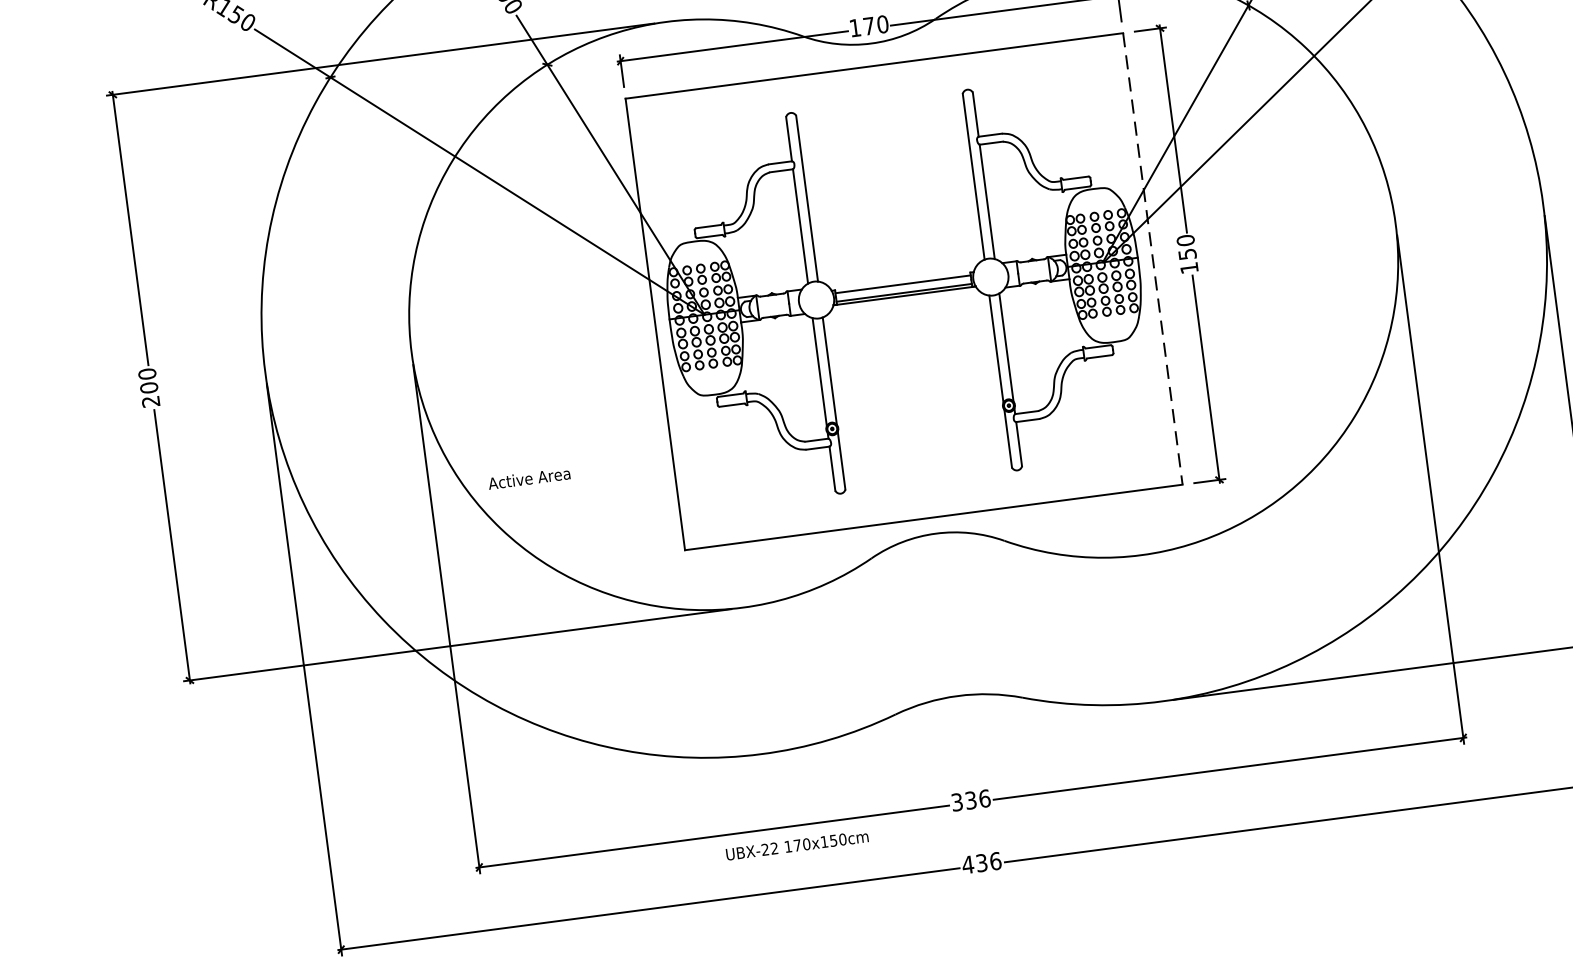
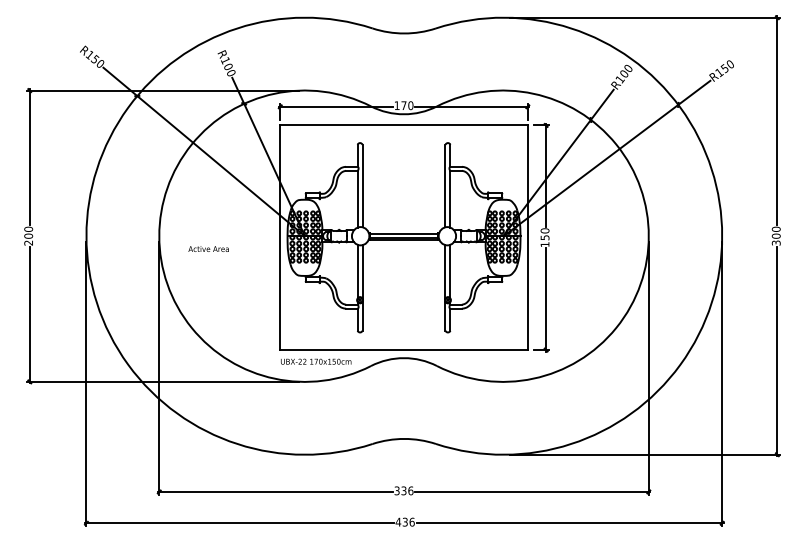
line: (1152, 260) -> (527, 238), dashed -> solid
text: (528, 477) -> (208, 248), moved
text: (797, 844) -> (316, 361), moved

